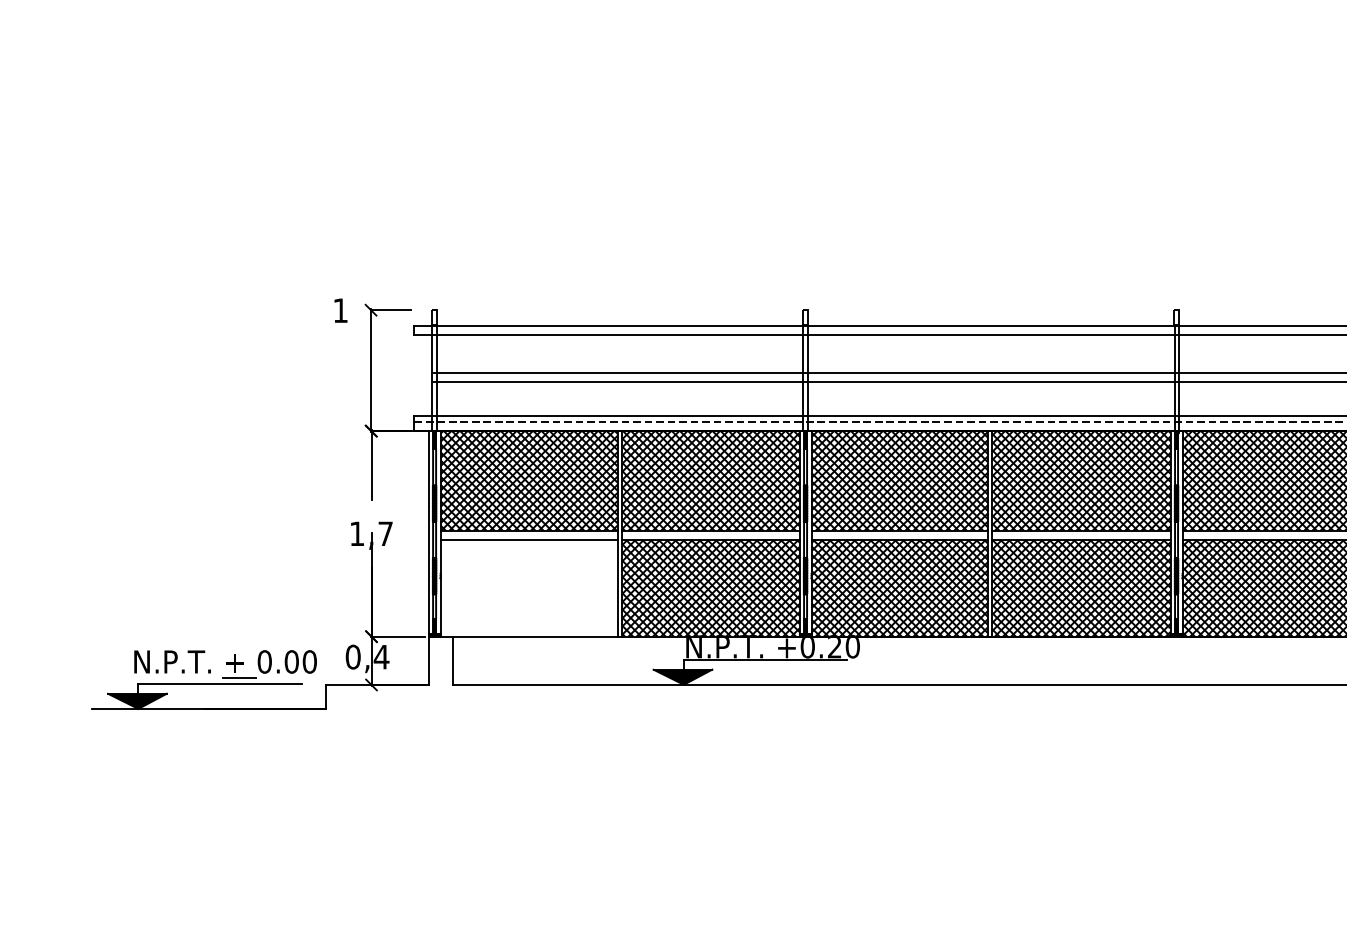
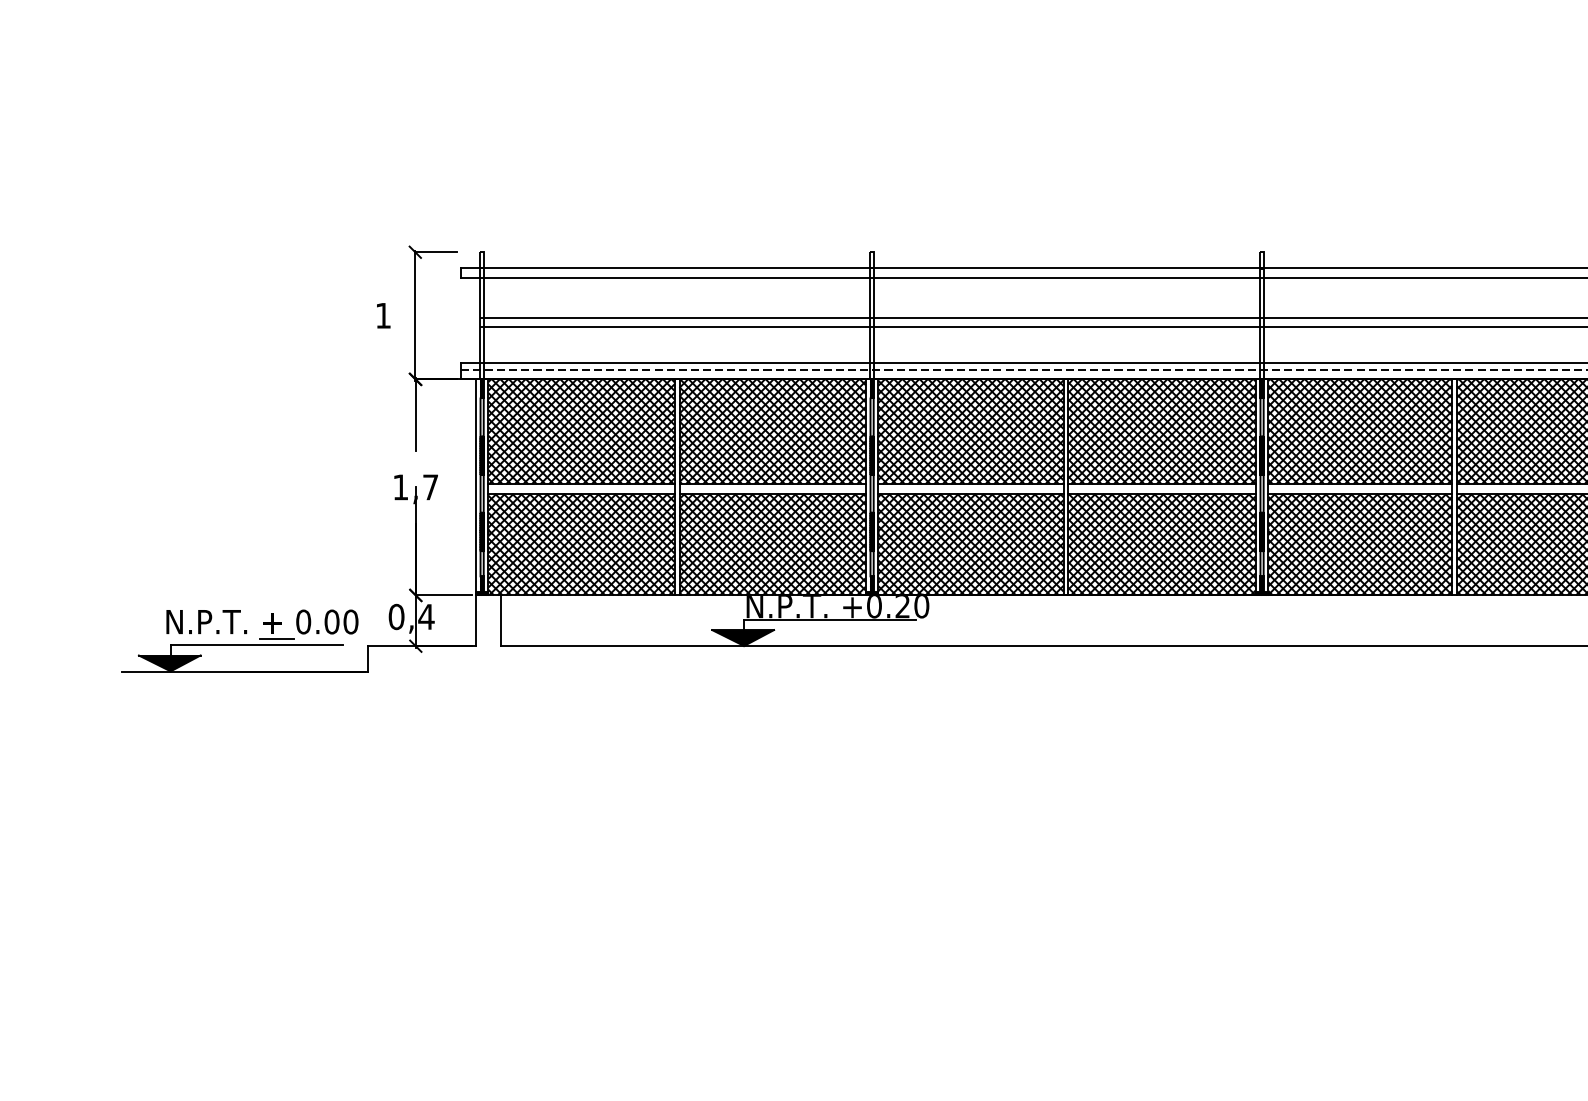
text: (340, 310) -> (383, 315), moved
hatch: (529, 588) -> (581, 544), added

